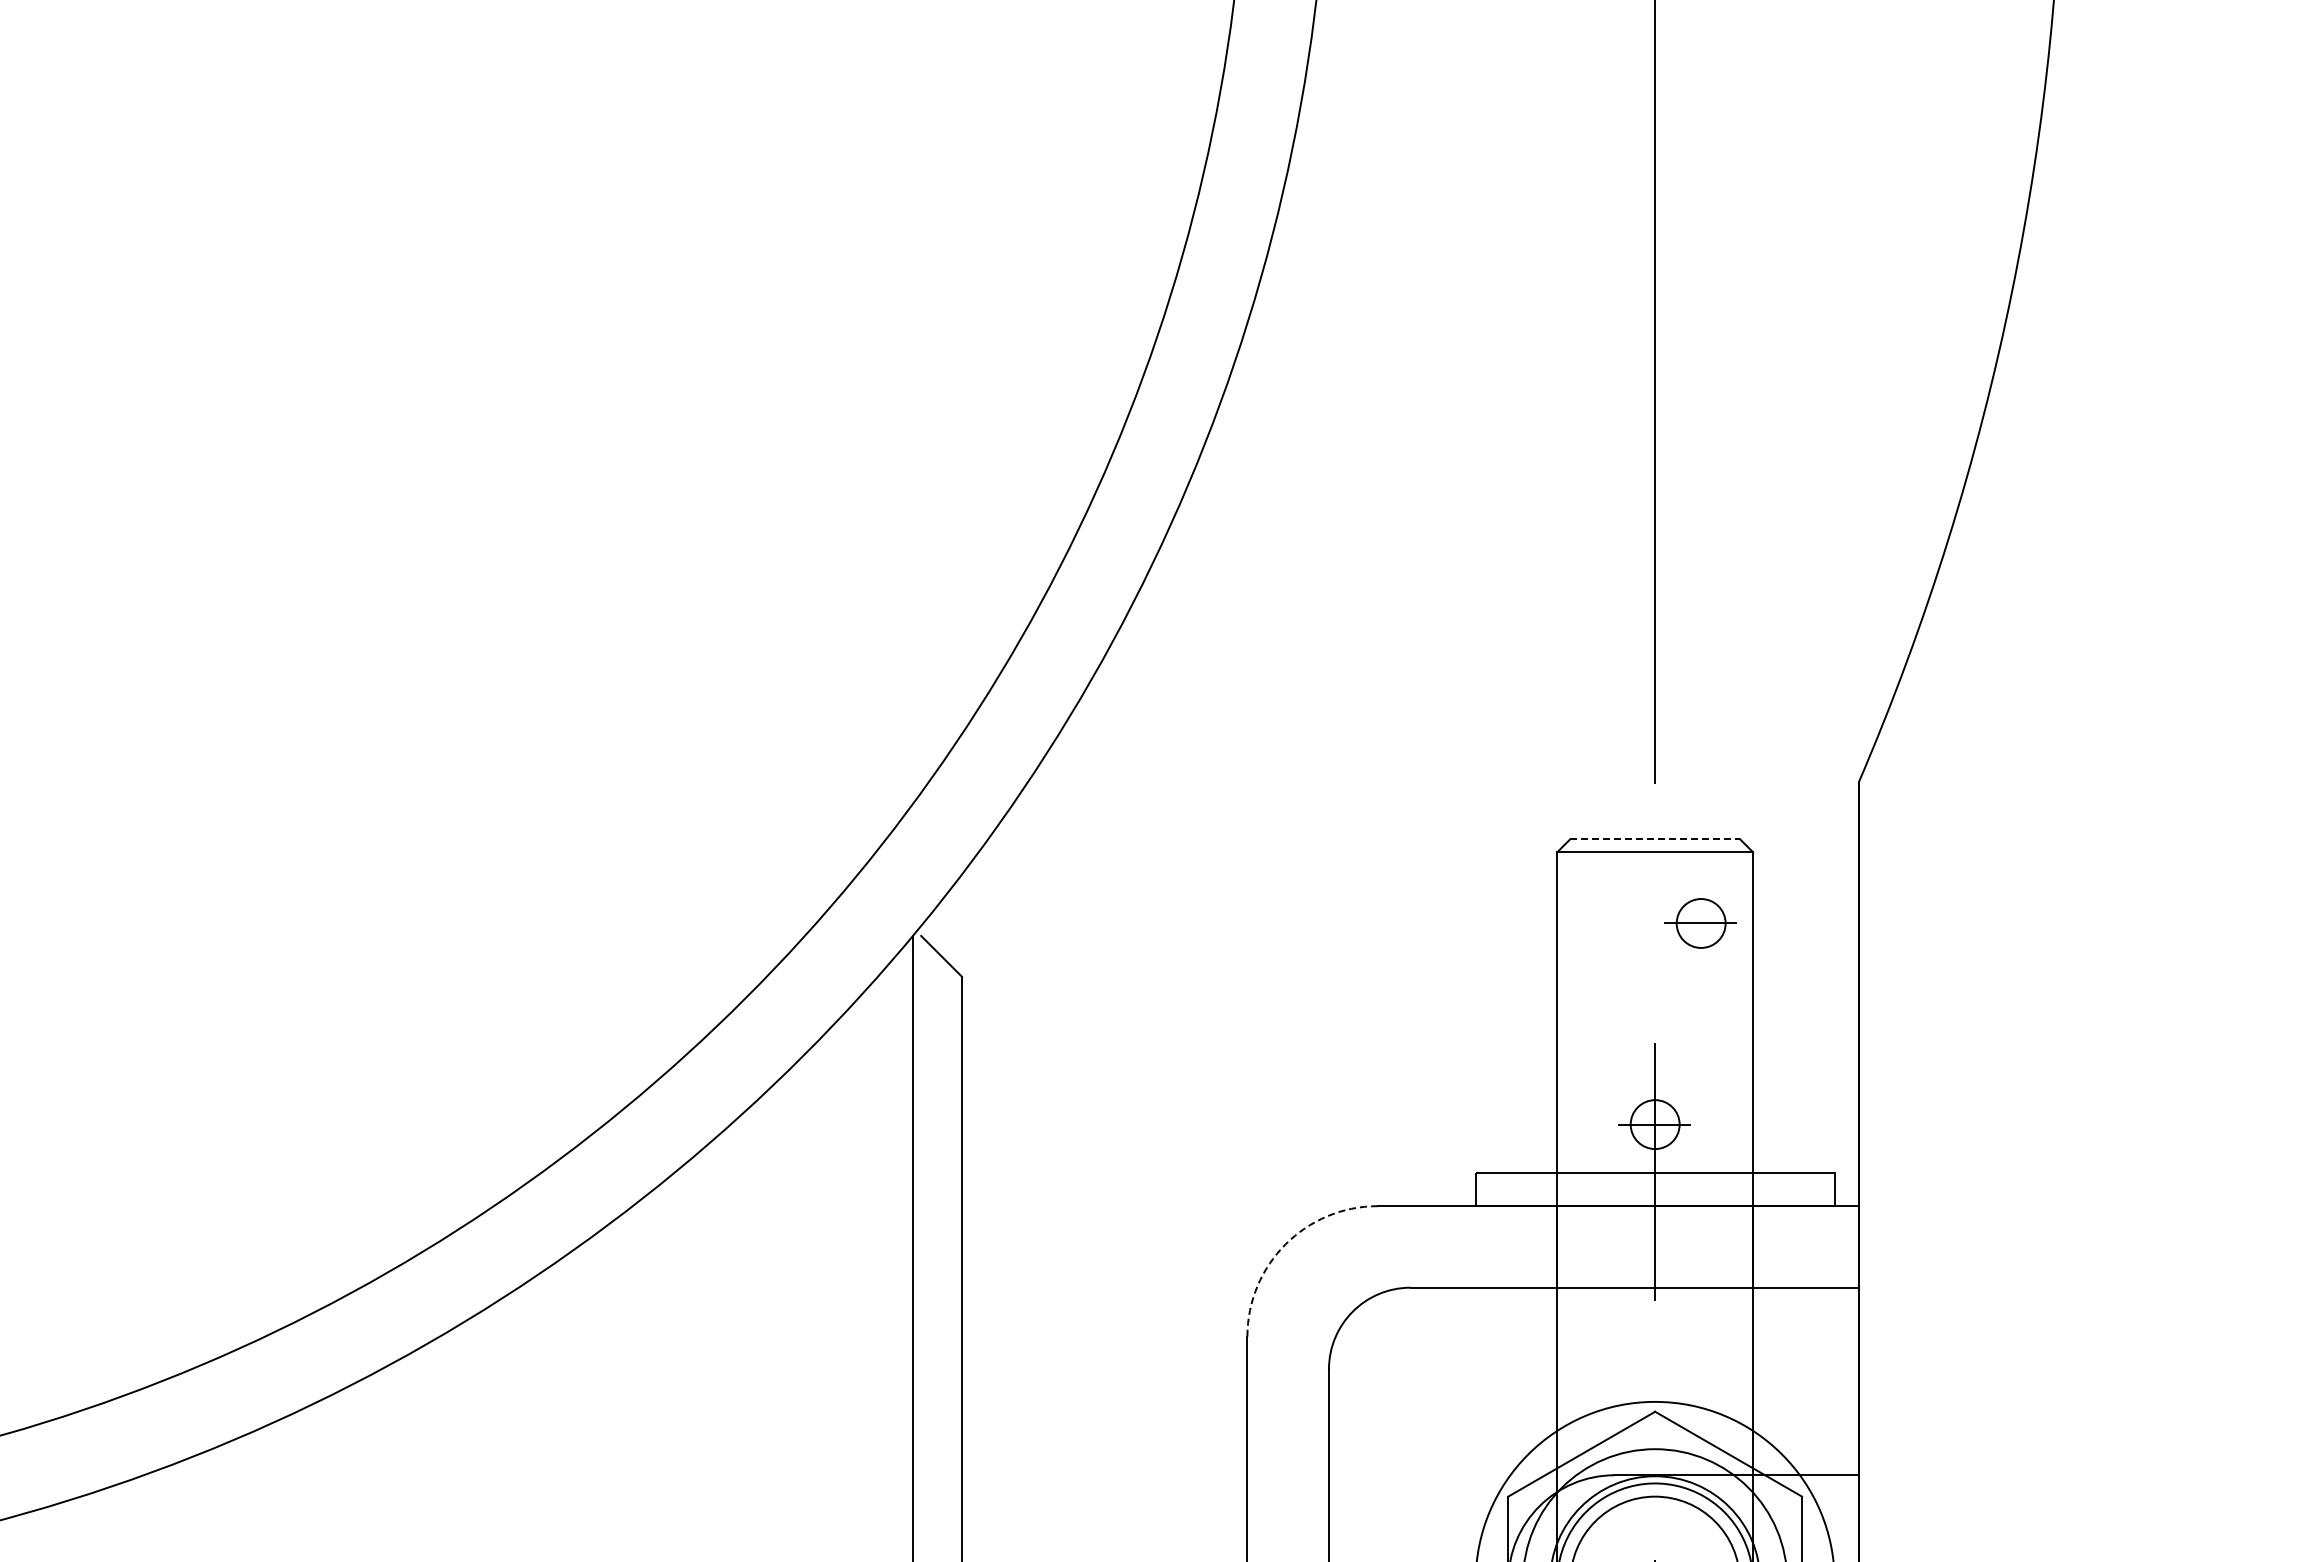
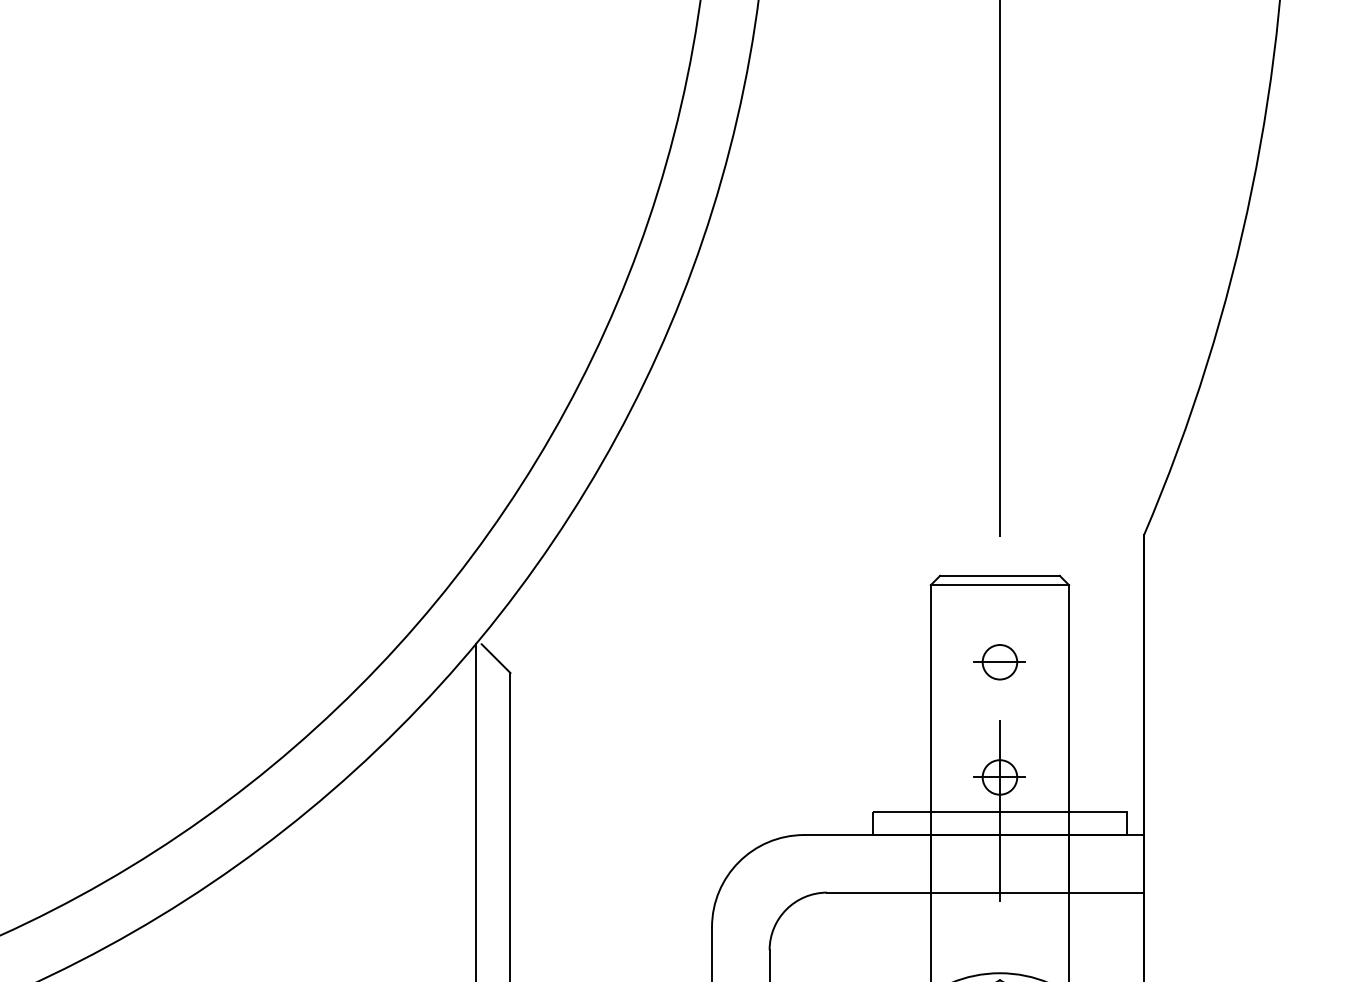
line: (1655, 839) -> (1000, 576), dashed -> solid
part: (1700, 923) -> (999, 662), moved
arc: (1285, 1244) -> (738, 862), dashed -> solid

